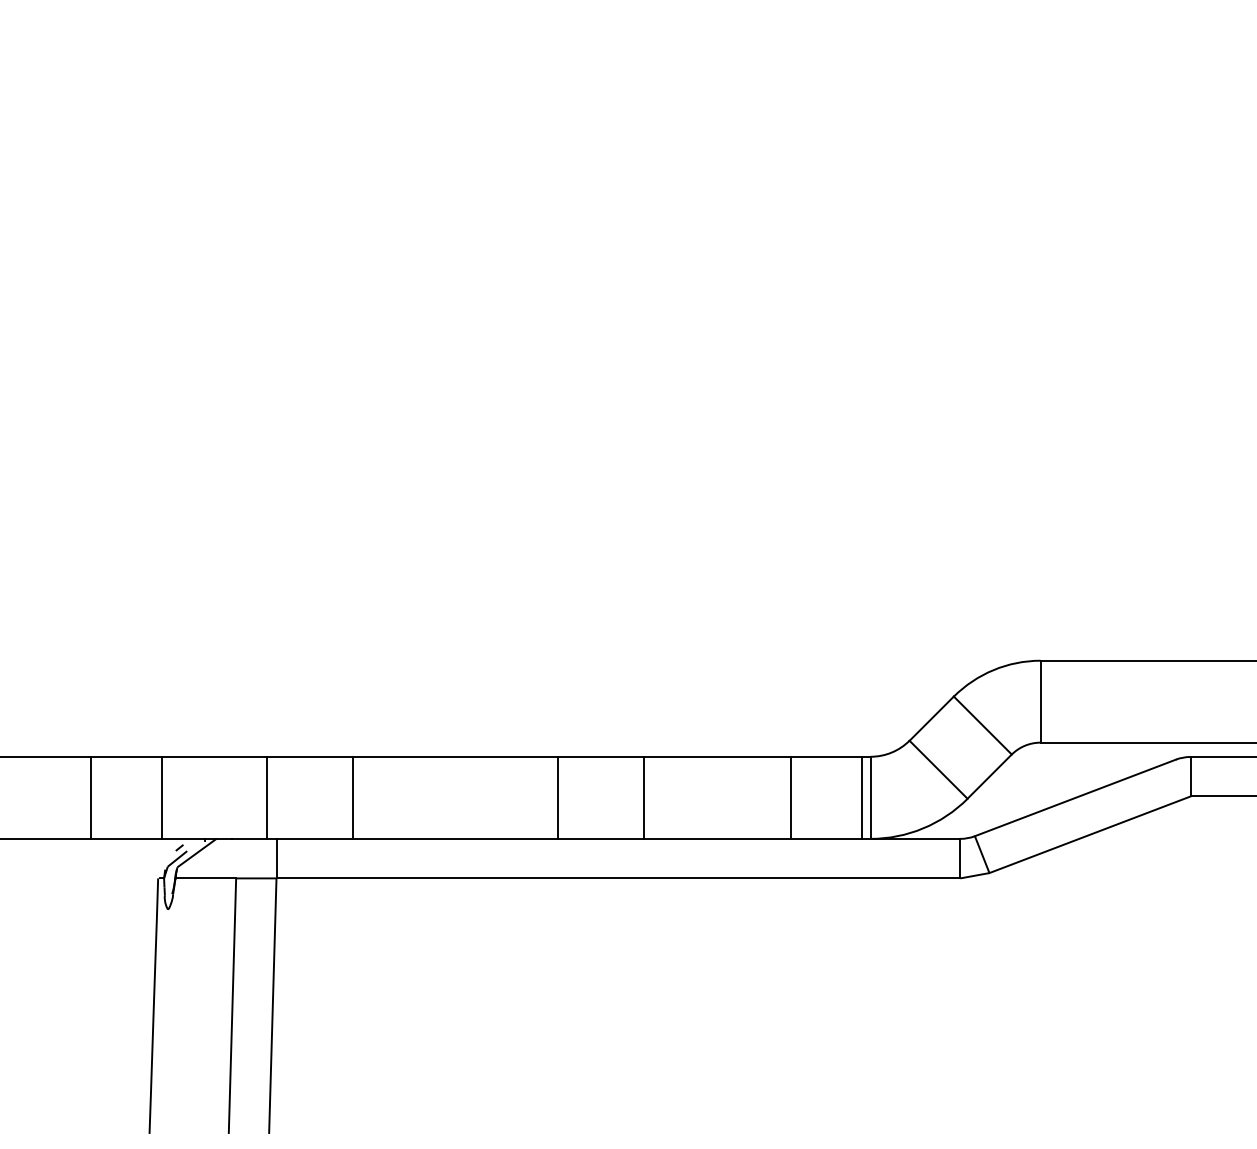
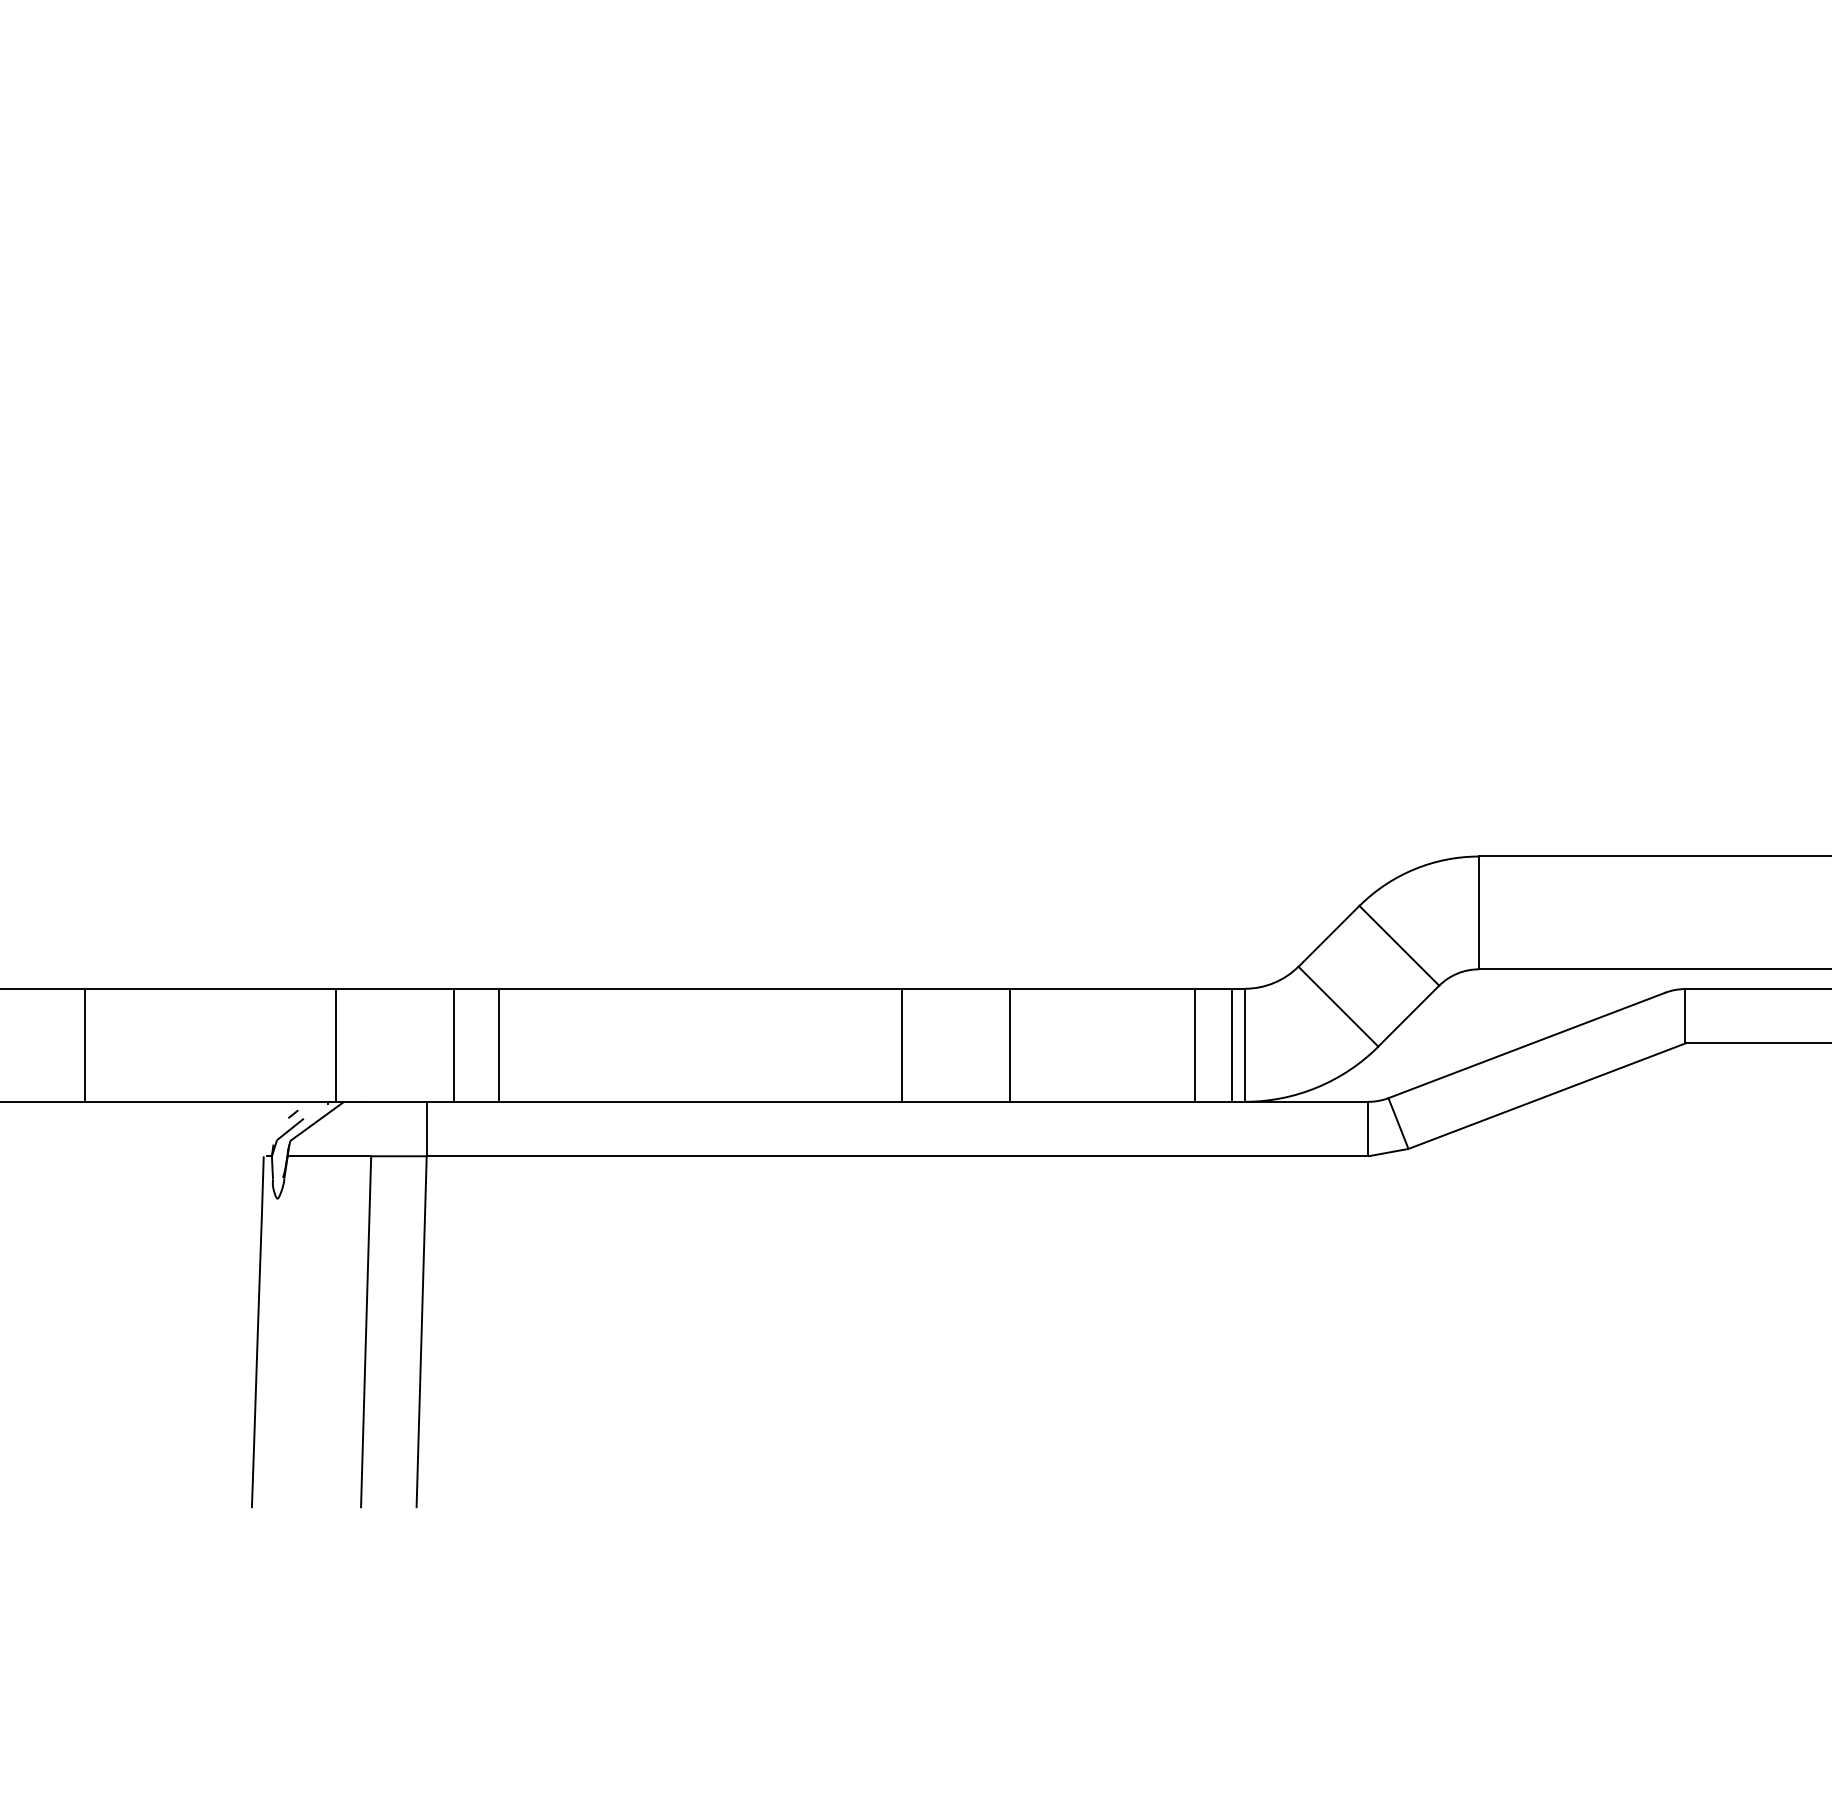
line: (91, 797) -> (84, 1045), moved
line: (162, 797) -> (336, 1045), moved
line: (267, 797) -> (499, 1045), moved
line: (353, 797) -> (454, 1045), moved
line: (558, 797) -> (901, 1045), moved
line: (644, 797) -> (1010, 1045), moved
line: (790, 797) -> (1194, 1045), moved

